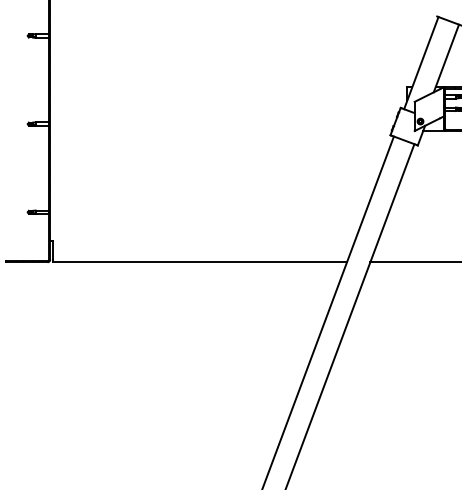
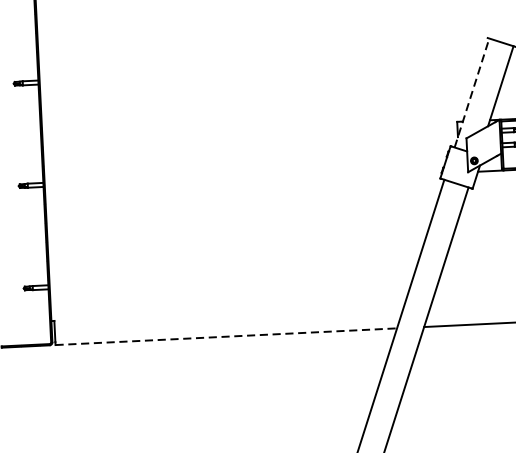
line: (421, 62) -> (472, 92), solid -> dashed
line: (200, 262) -> (227, 336), solid -> dashed

